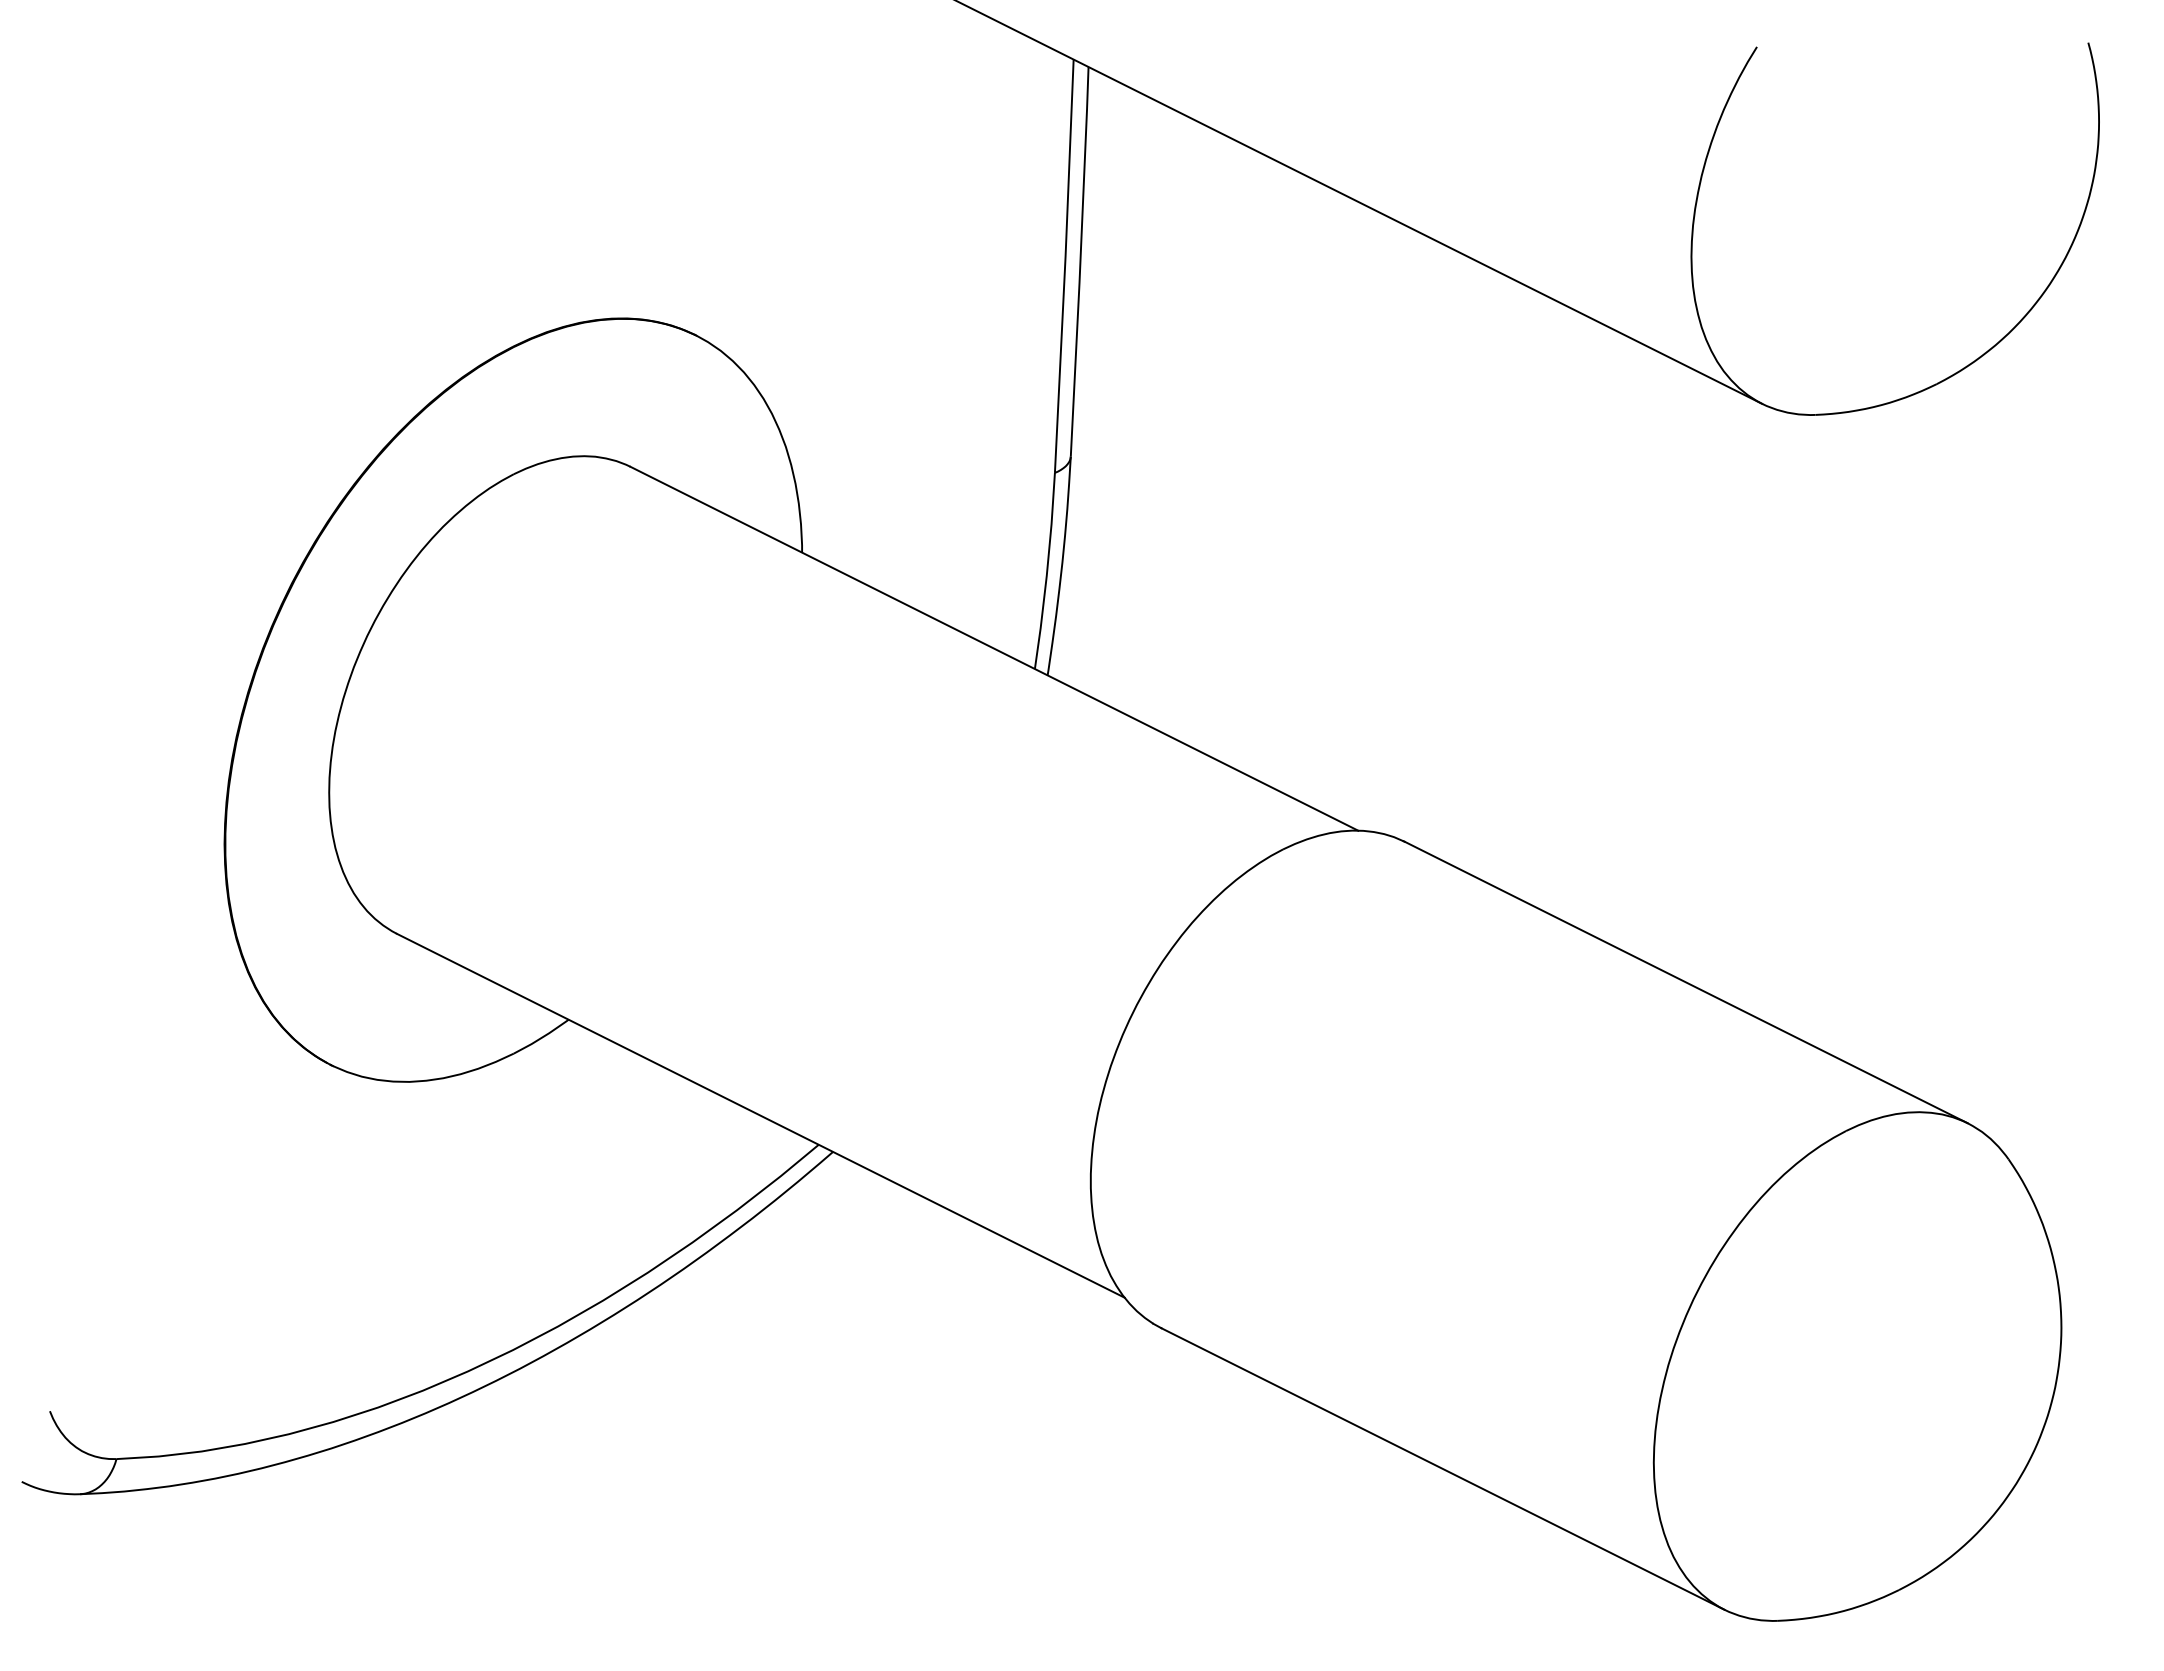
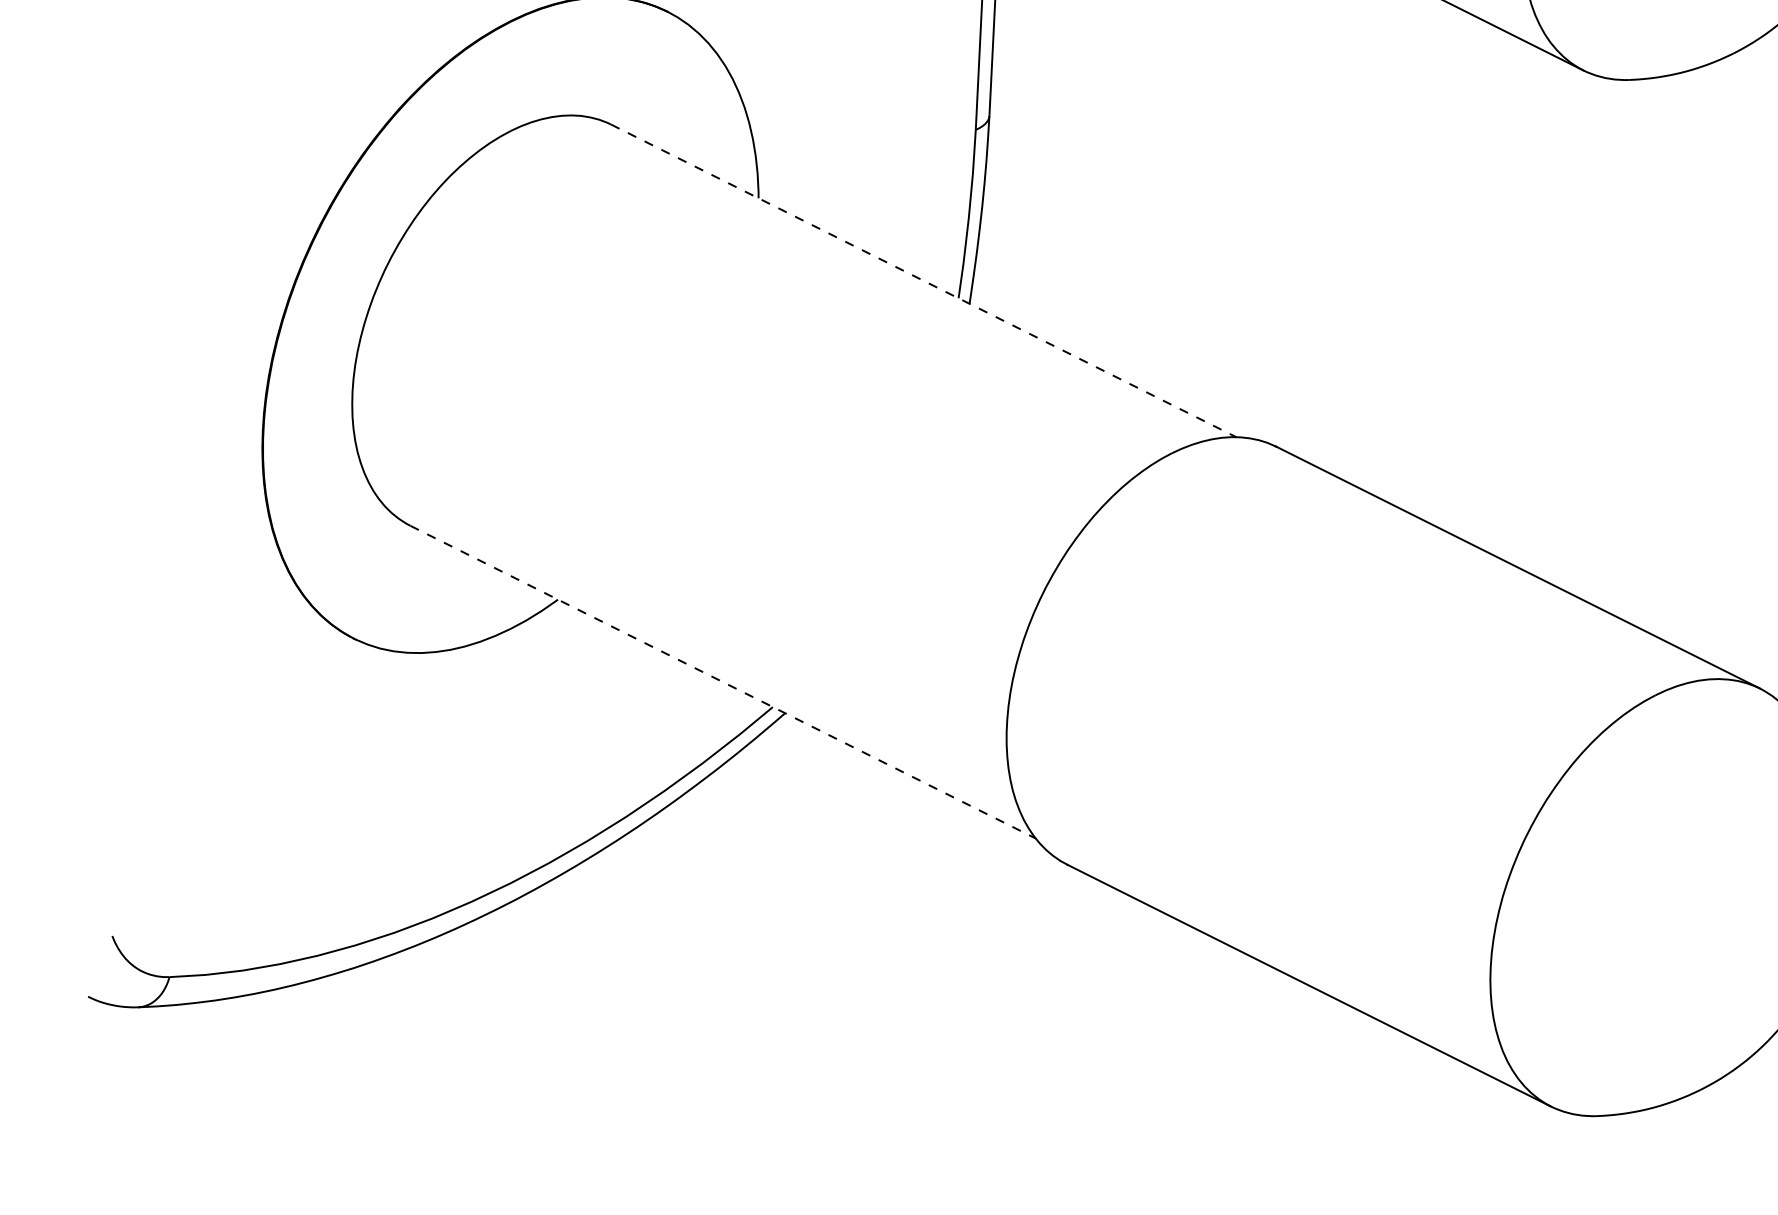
line: (994, 648) -> (923, 280), solid -> dashed
line: (760, 1115) -> (722, 681), solid -> dashed

